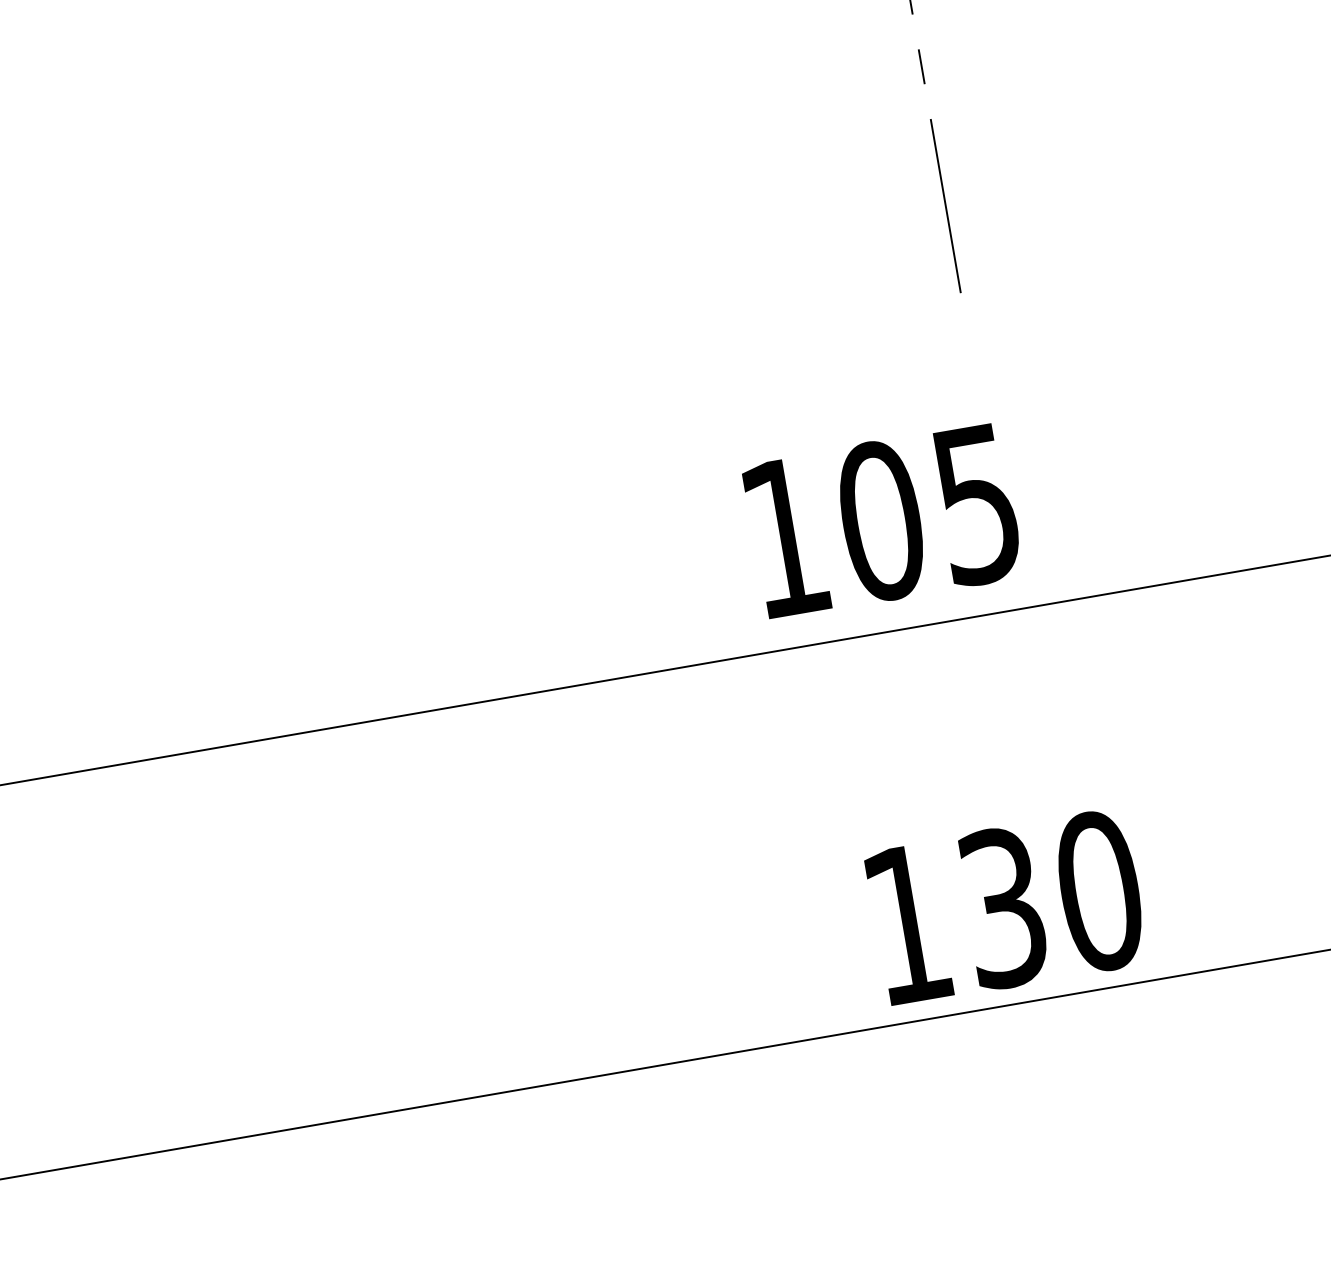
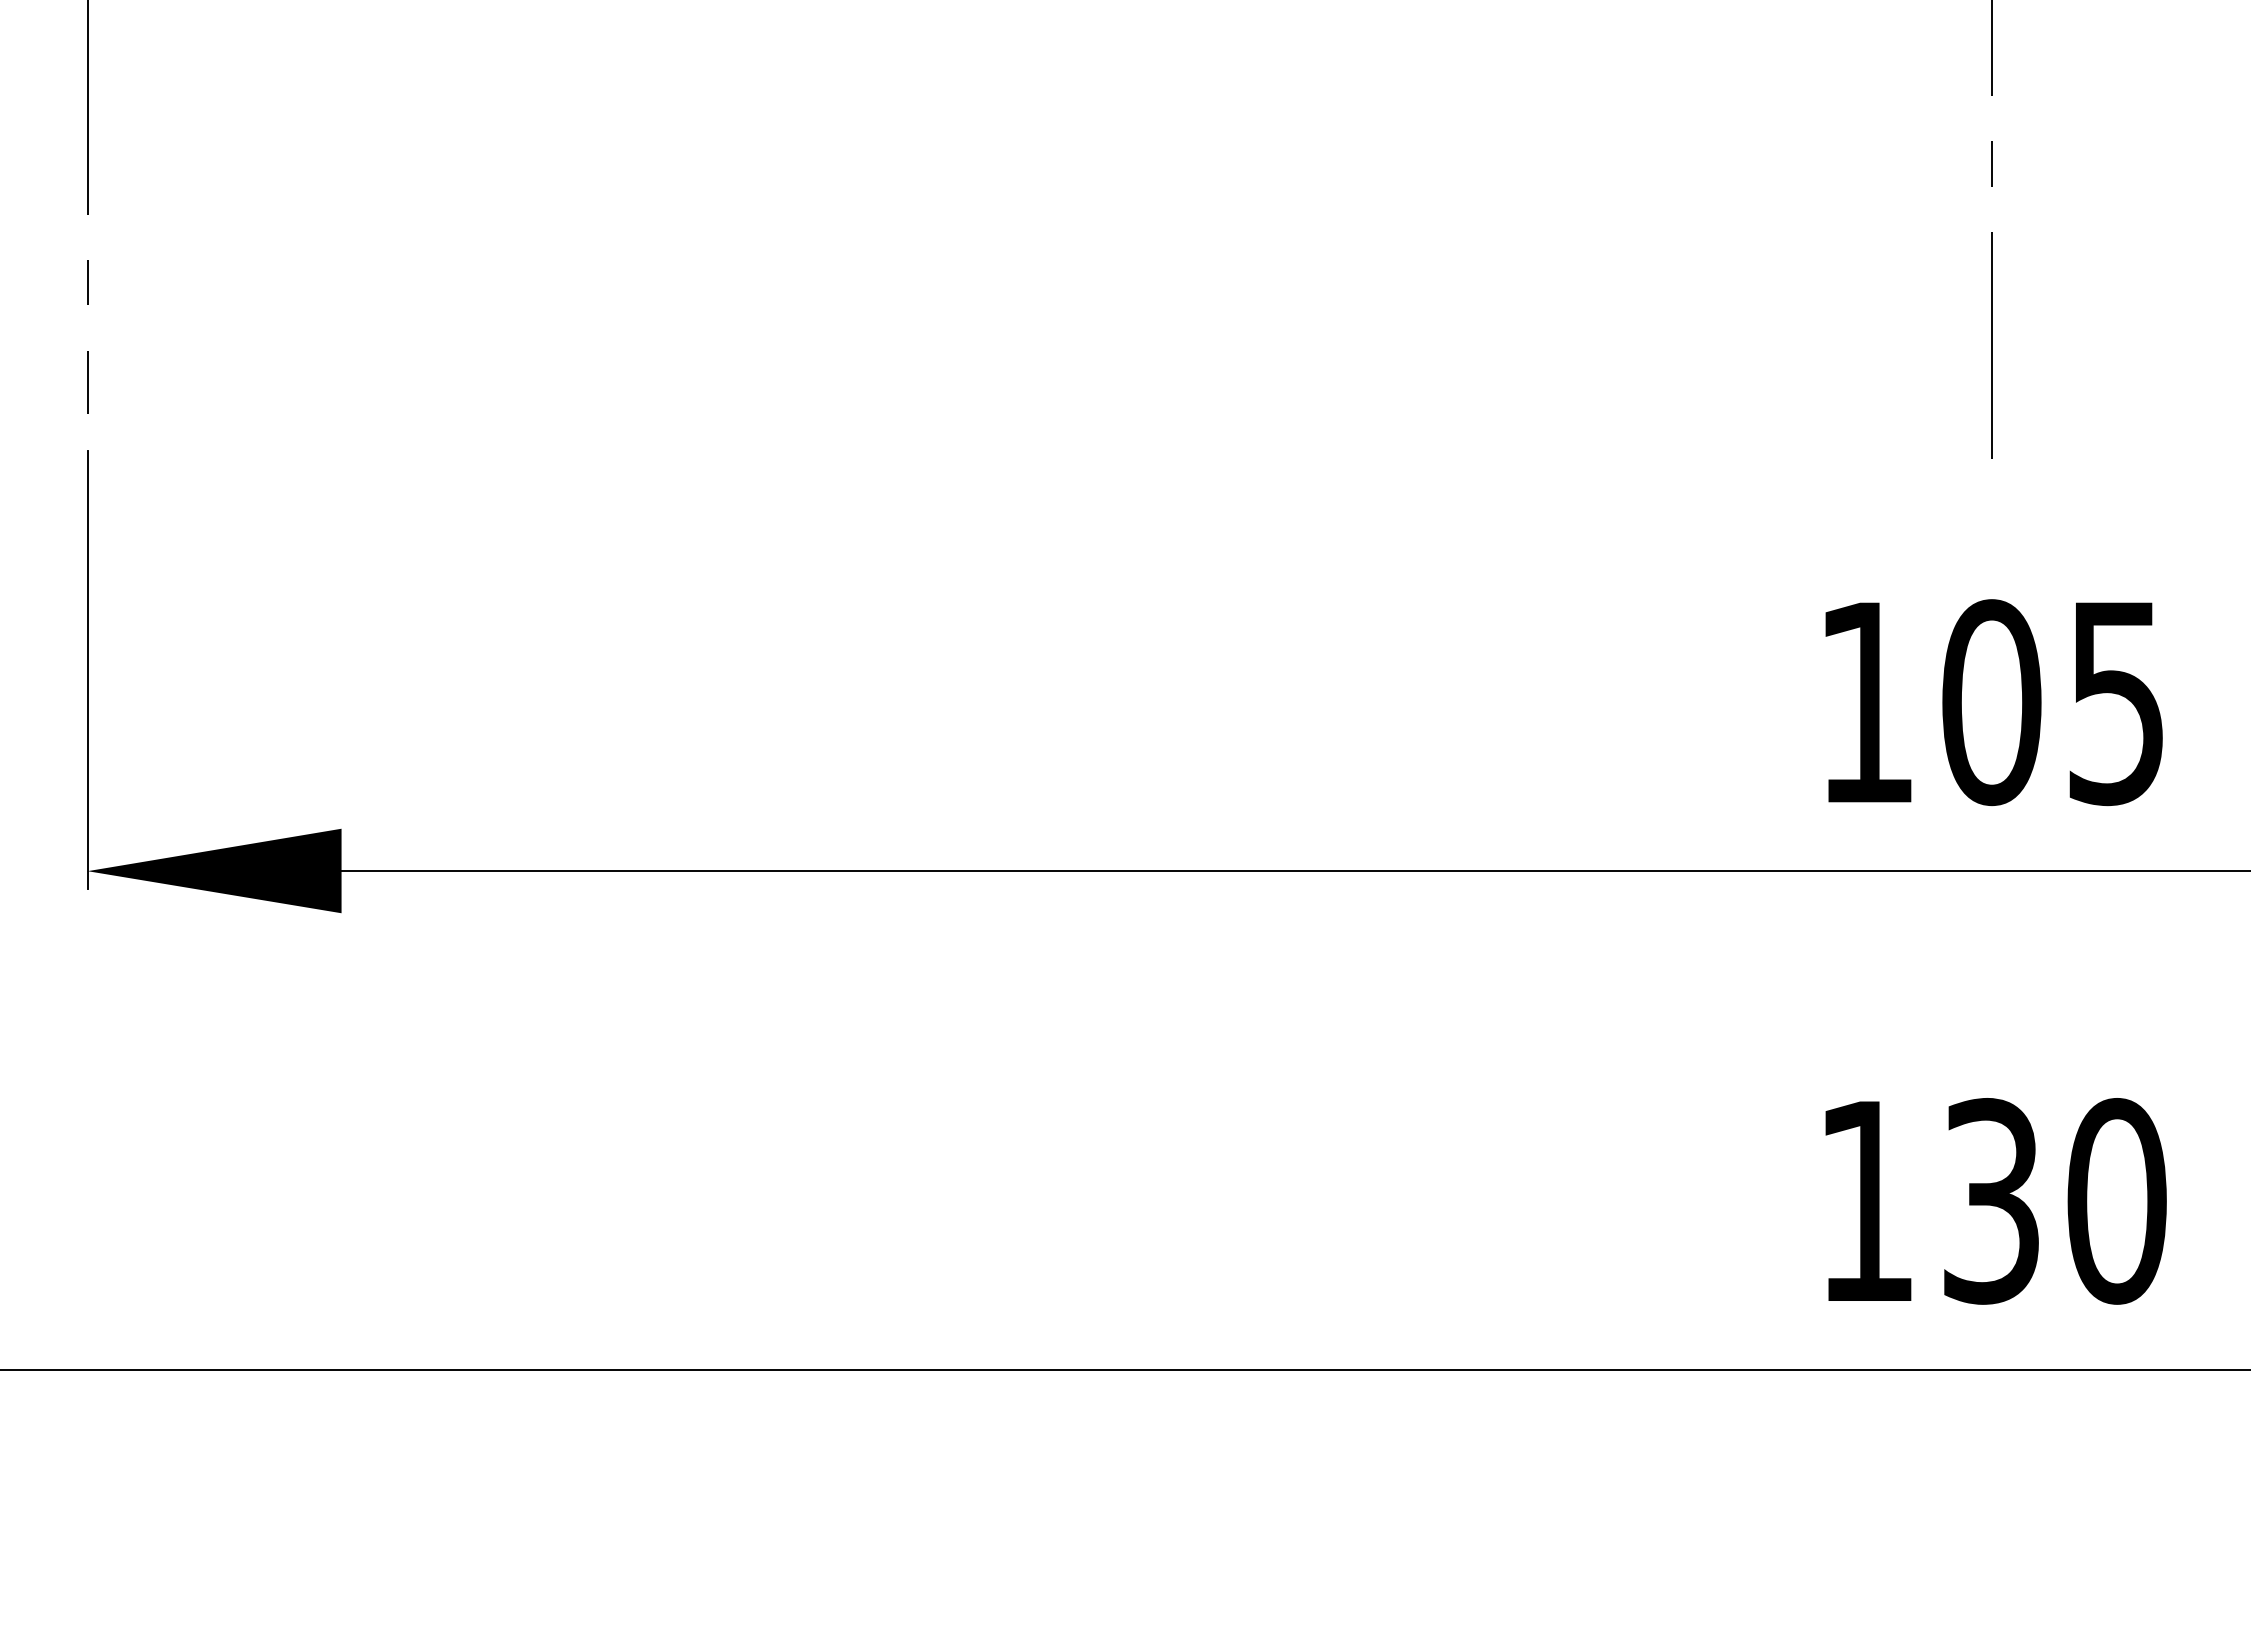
text: (882, 520) -> (1993, 702), moved
text: (1006, 907) -> (1995, 1201), moved

